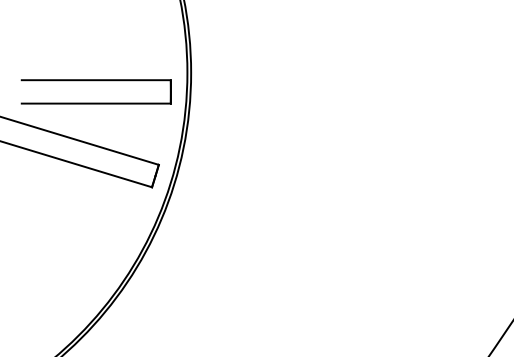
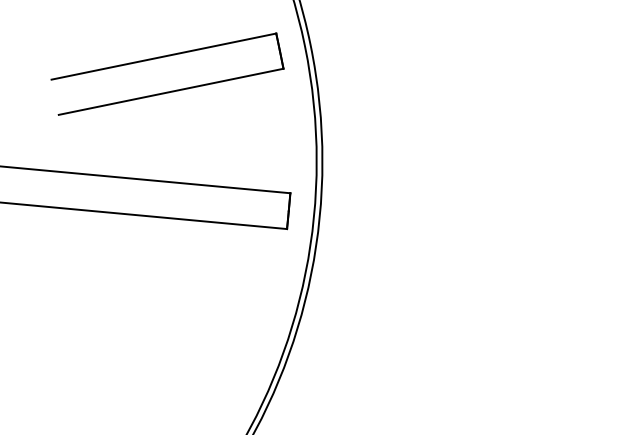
part: (95, 81) -> (163, 58), moved

